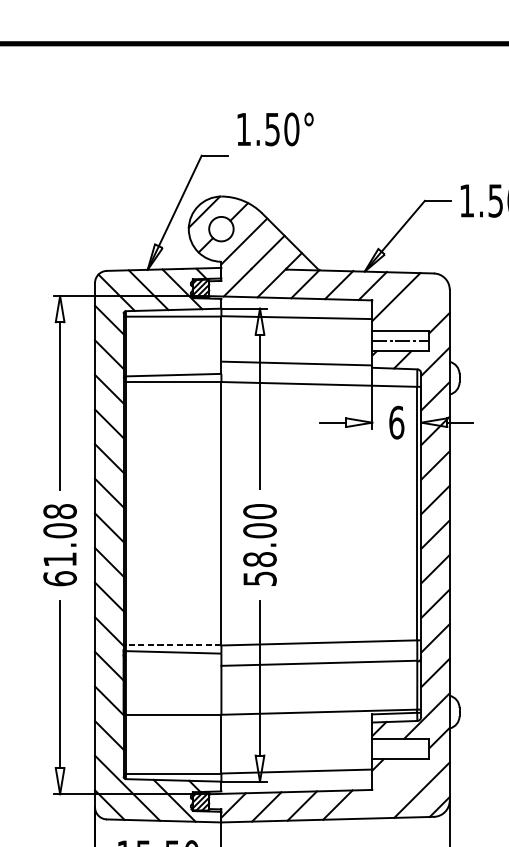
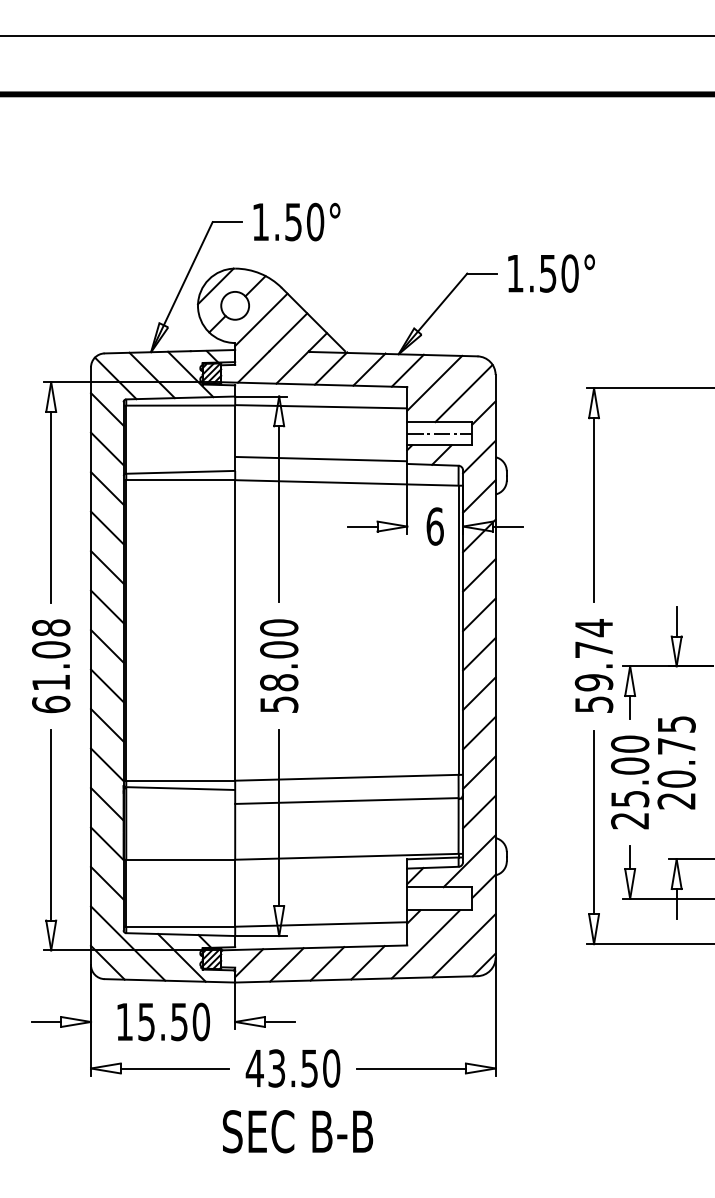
text: (275, 128) -> (296, 221), moved
line: (421, 306) -> (463, 393), added
line: (173, 645) -> (180, 780), dashed -> solid
line: (388, 789) -> (425, 944), added

